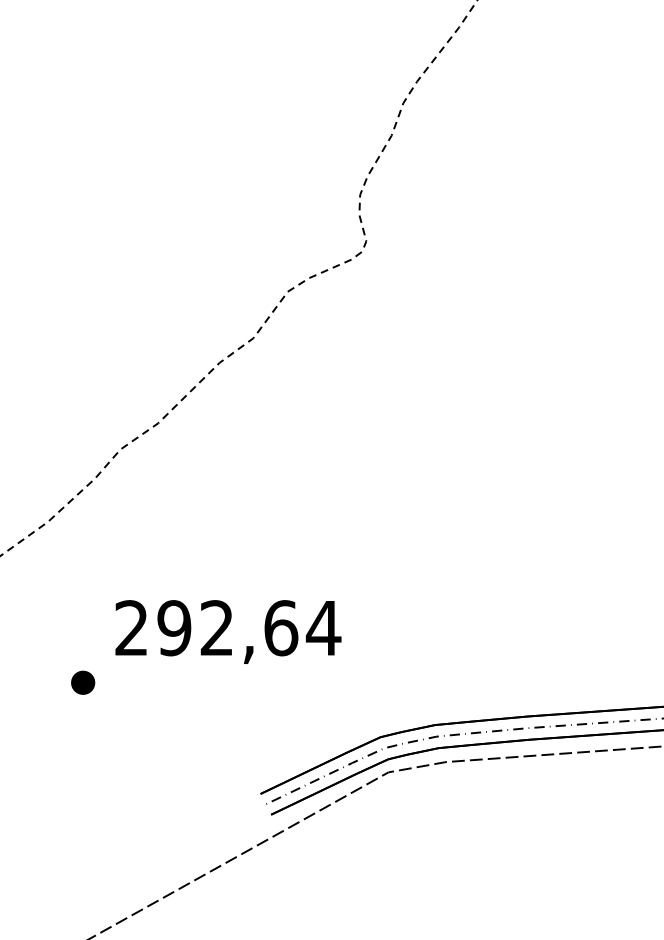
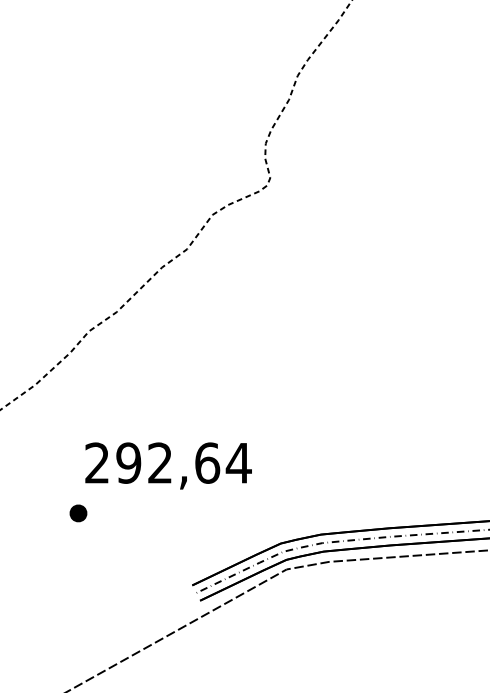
part: (83, 682) -> (78, 513), moved

